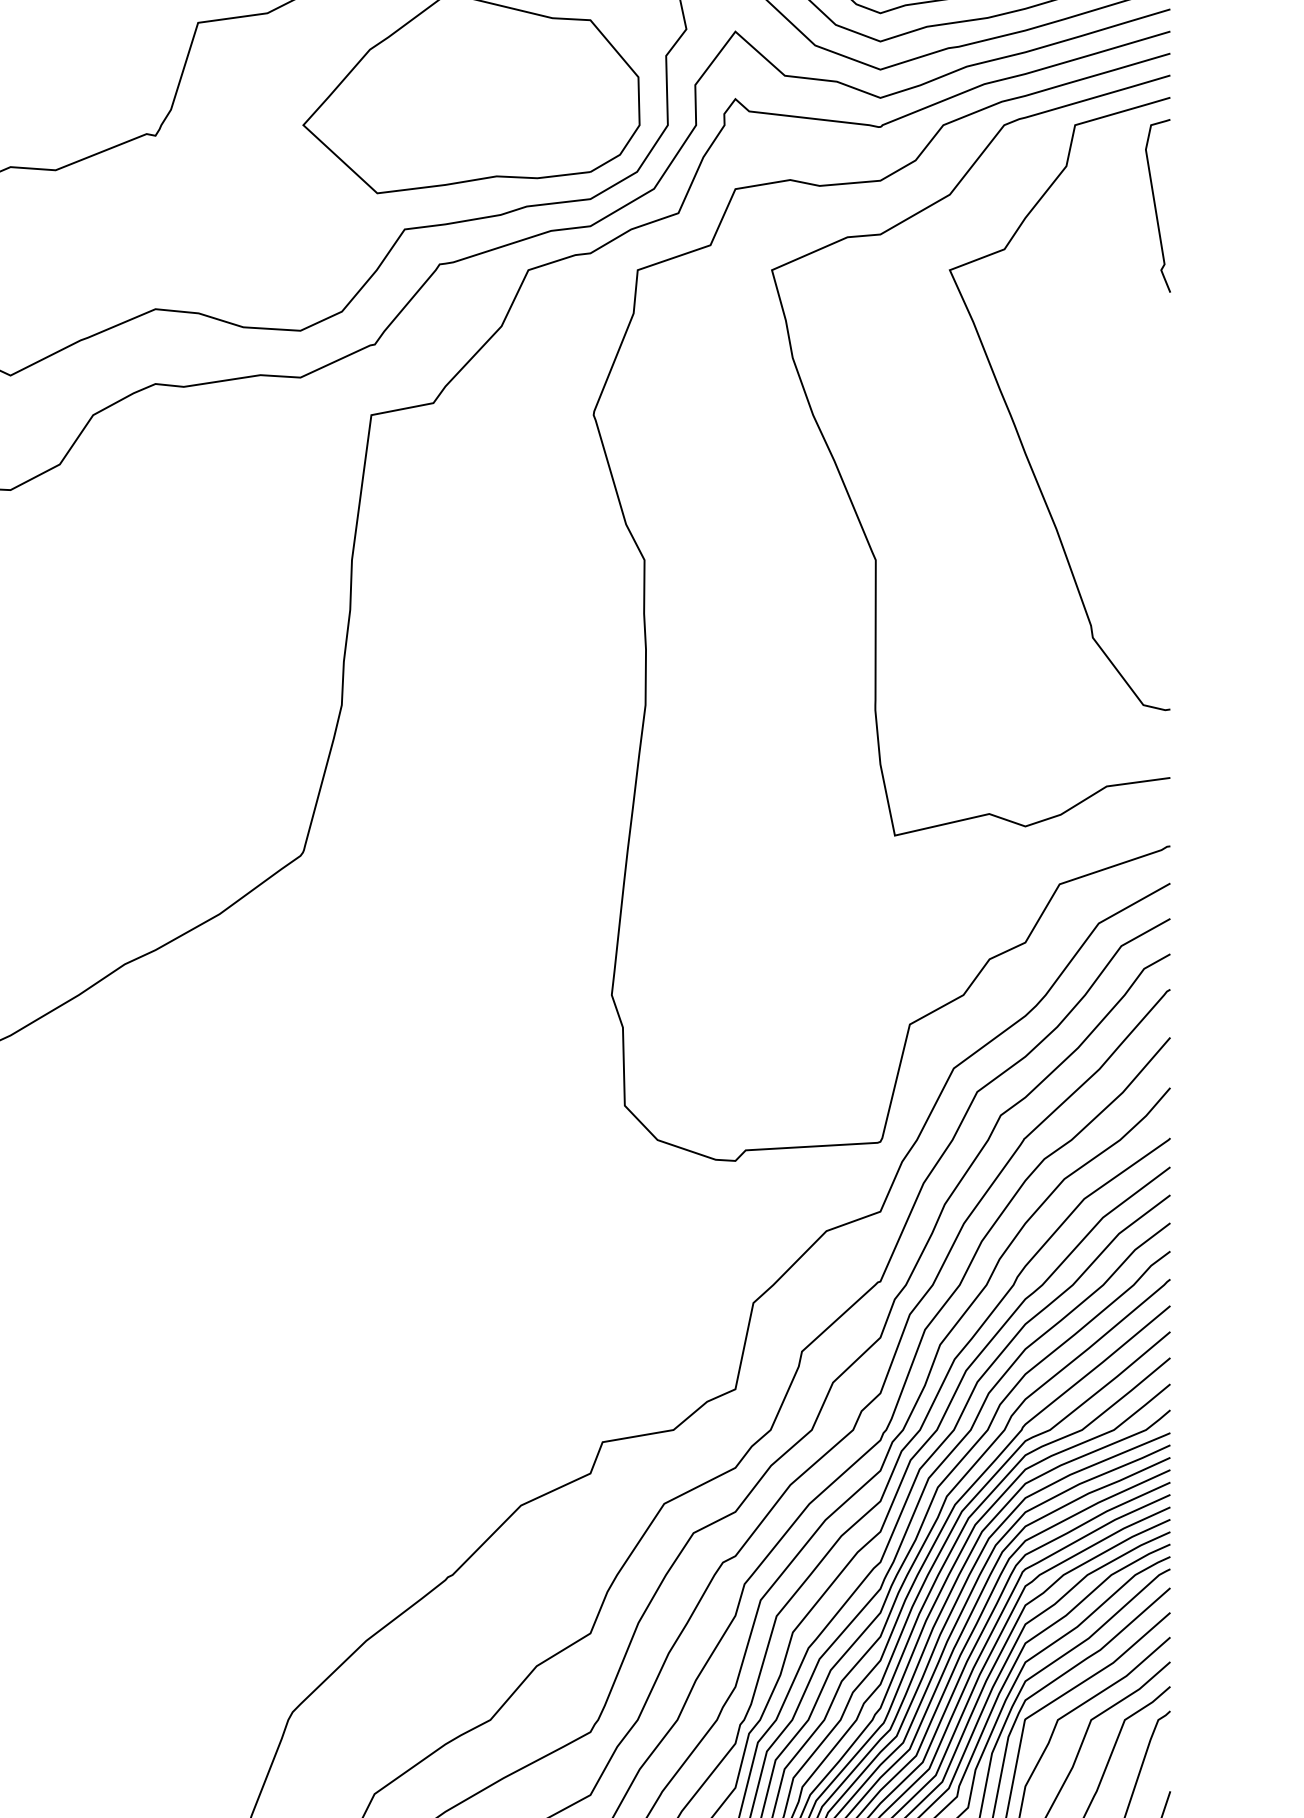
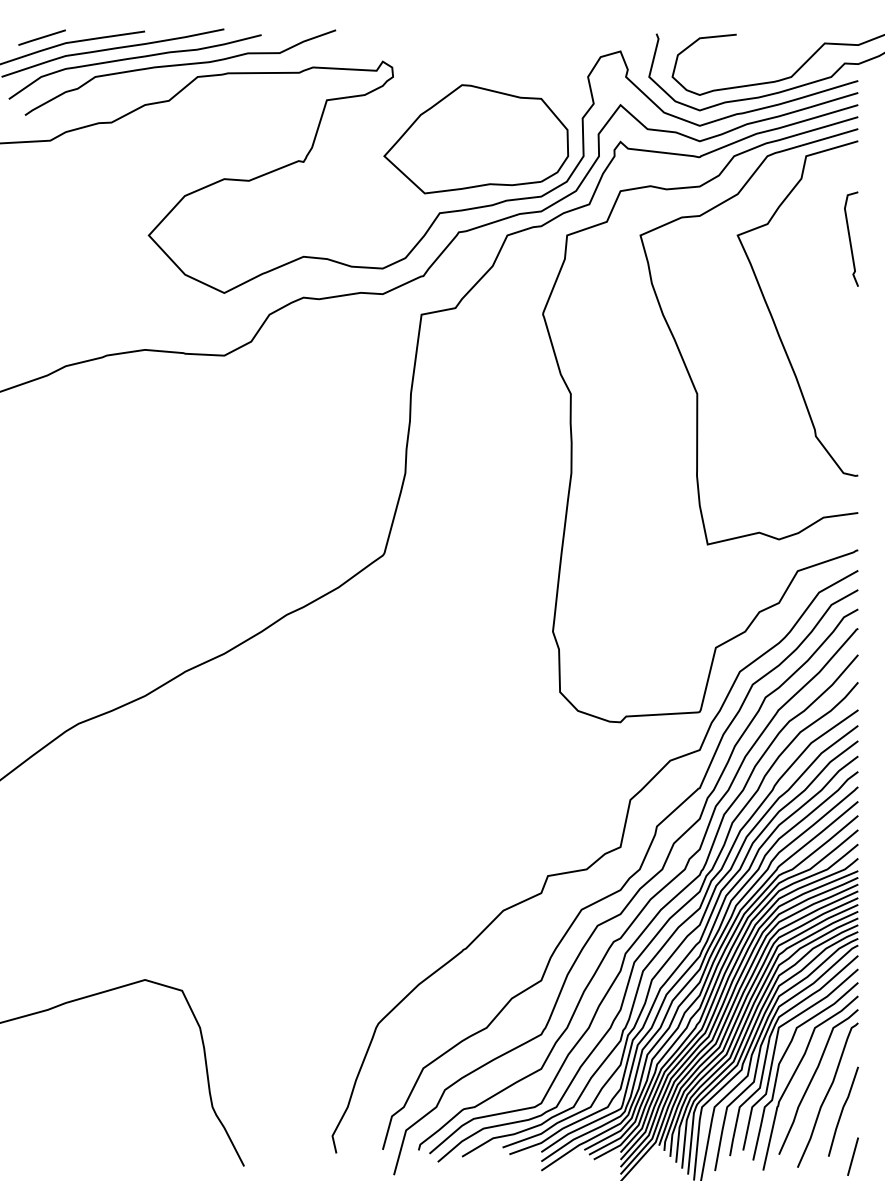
curve: (1156, 204) -> (850, 238), moved

